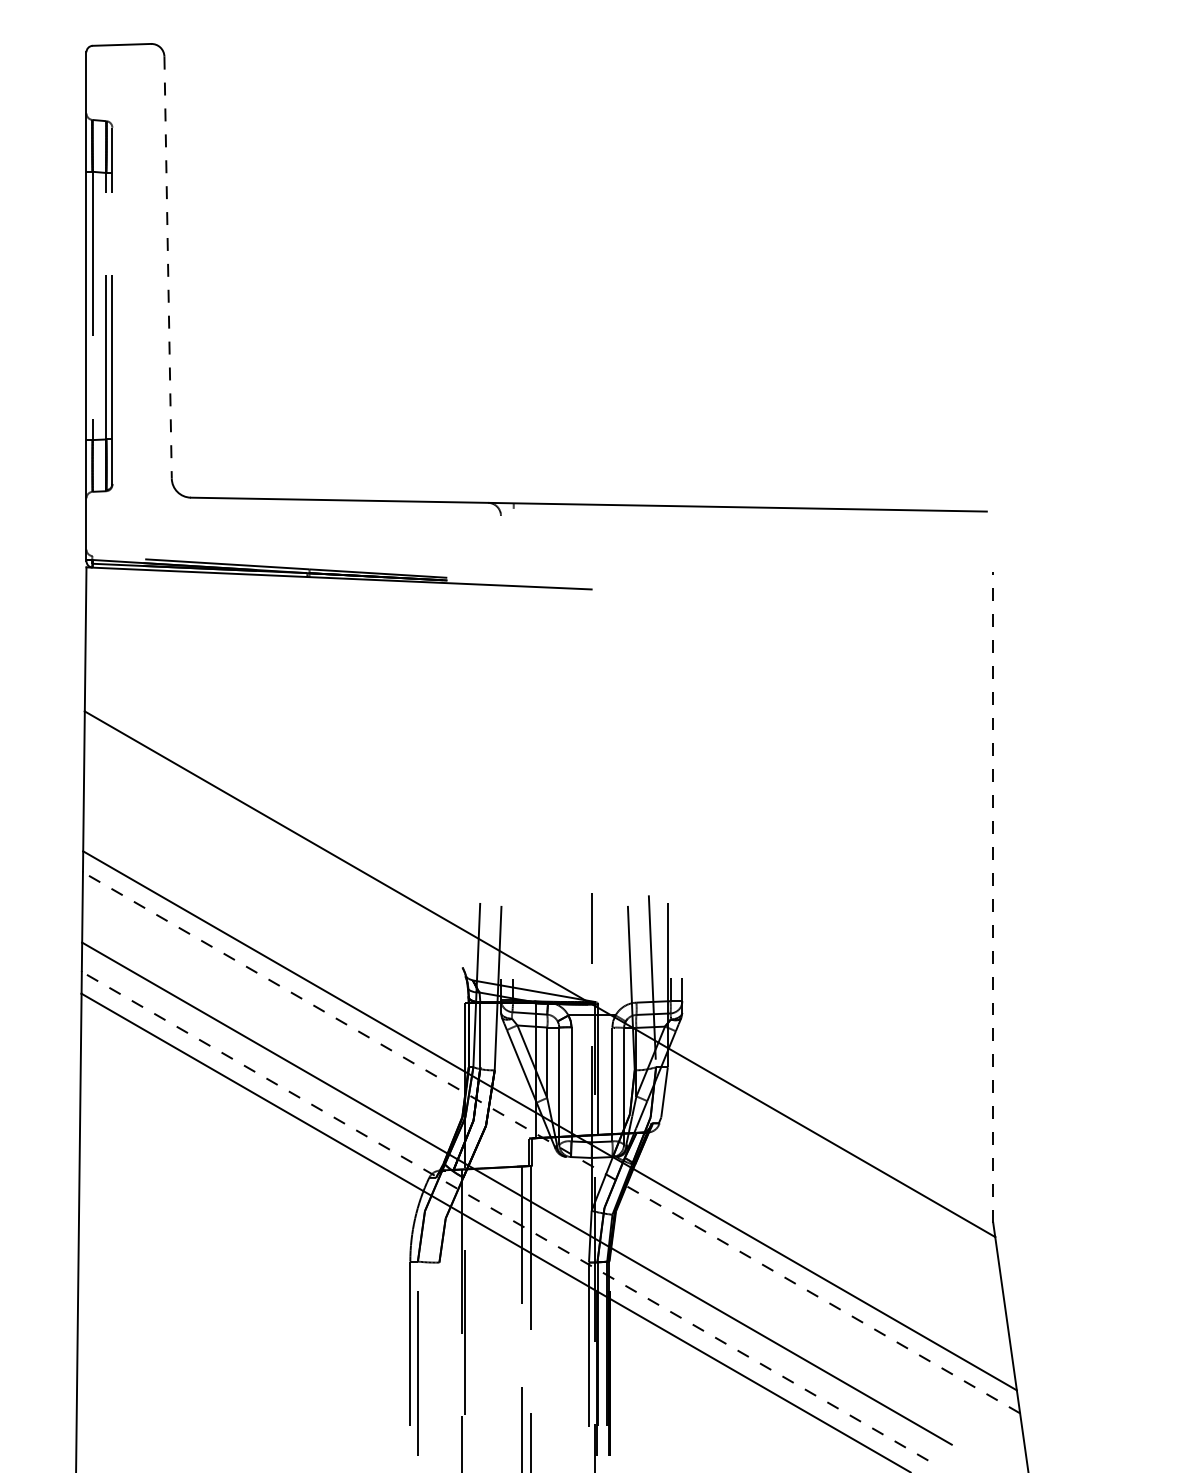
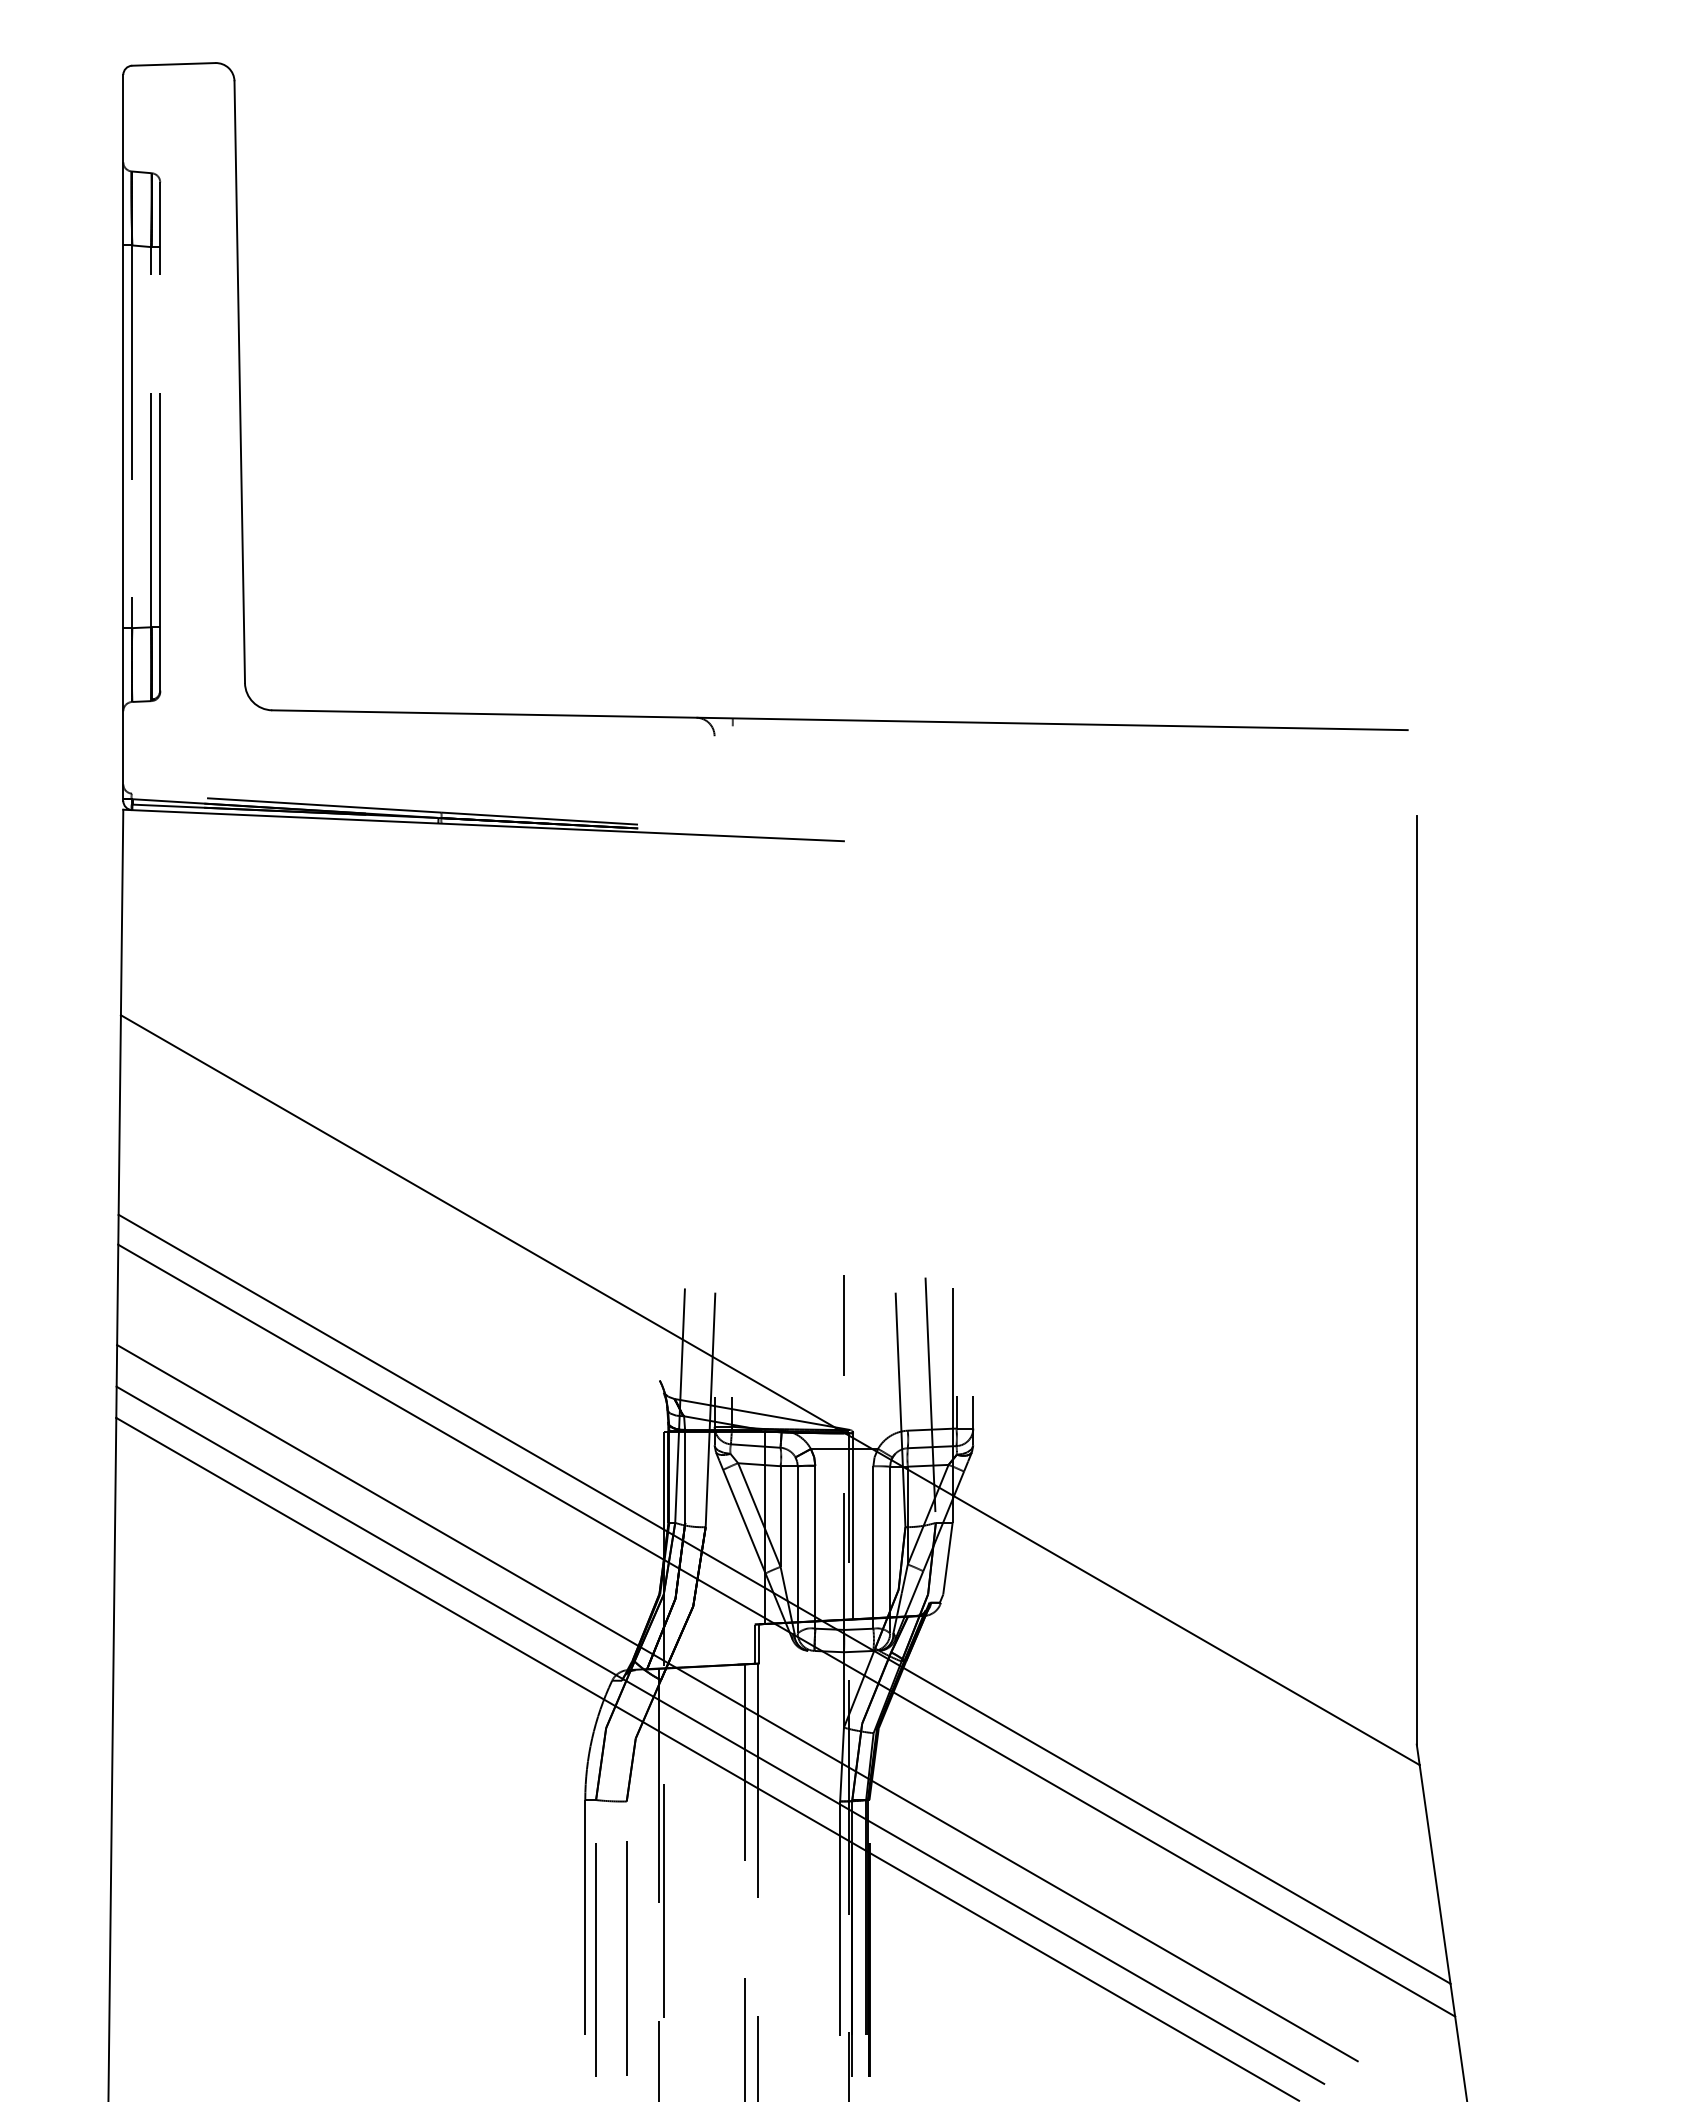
line: (167, 267) -> (239, 382), dashed -> solid
line: (993, 896) -> (1416, 1279), dashed -> solid
line: (551, 1142) -> (786, 1630), dashed -> solid
line: (504, 1216) -> (719, 1735), dashed -> solid
line: (439, 1372) -> (626, 1958), added

